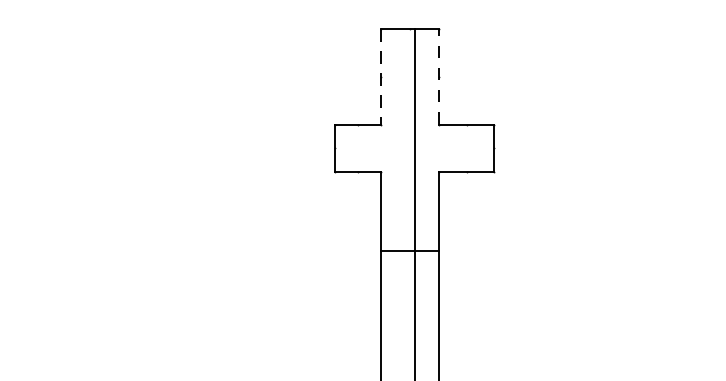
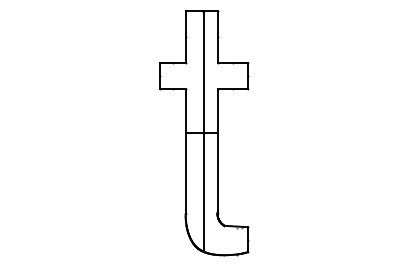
line: (439, 75) -> (217, 36), dashed -> solid
line: (380, 77) -> (185, 37), dashed -> solid

